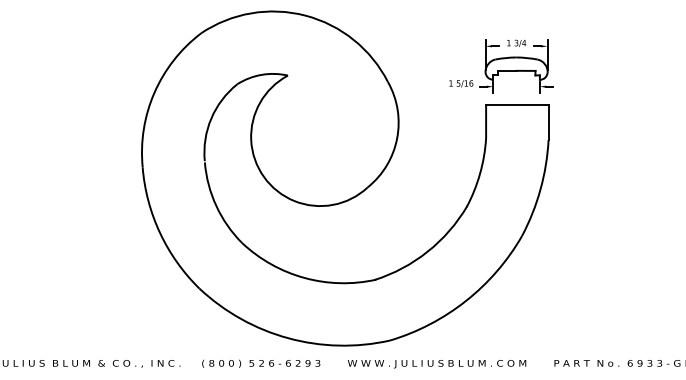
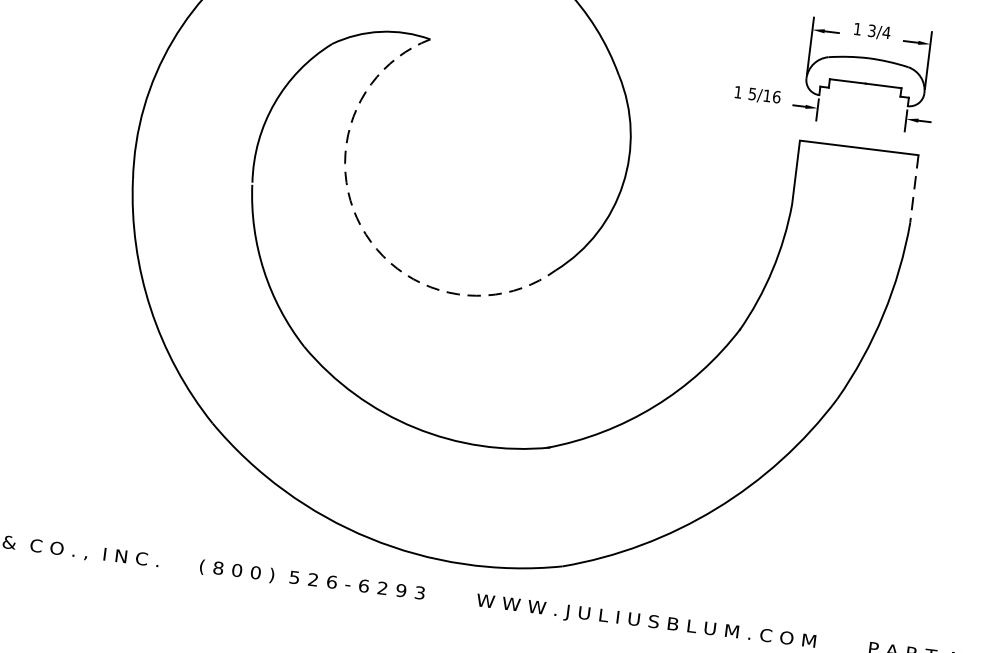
line: (548, 122) -> (914, 189), solid -> dashed
arc: (264, 177) -> (361, 227), solid -> dashed

